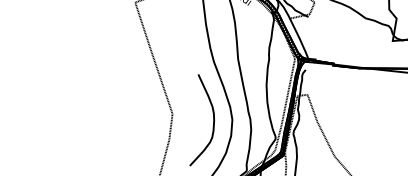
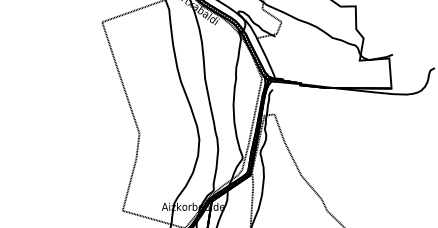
curve: (213, 119) -> (180, 139), removed

